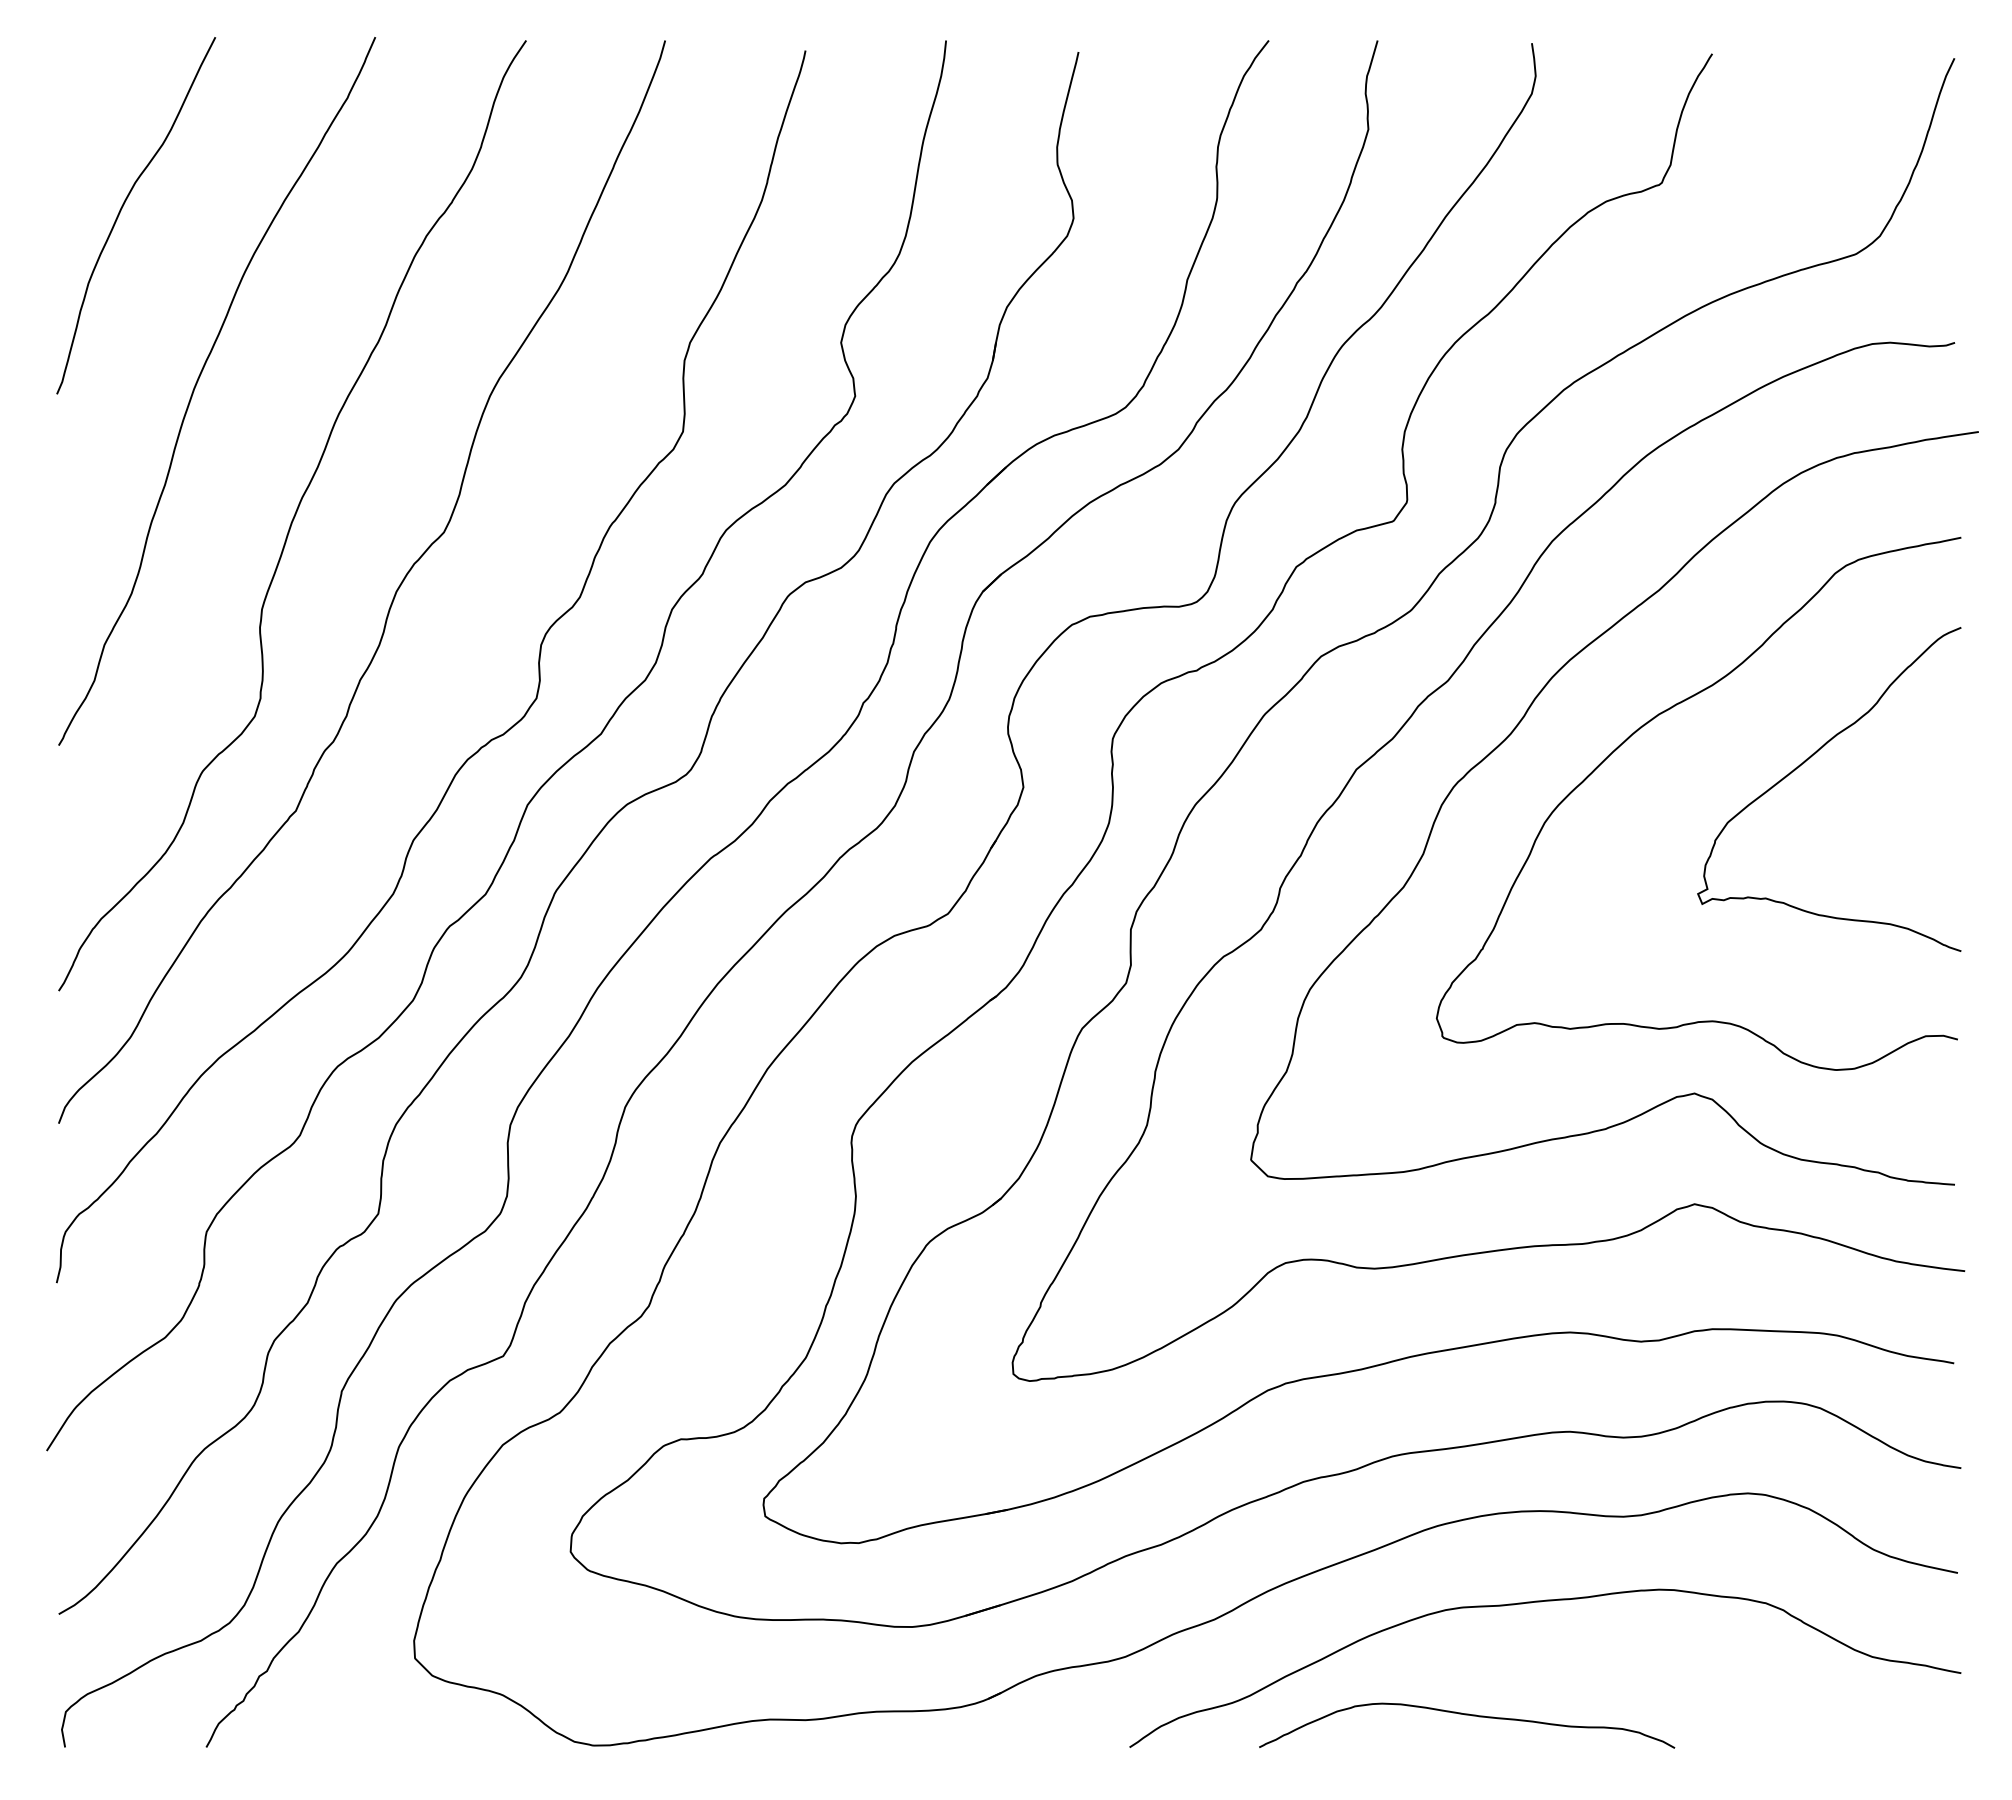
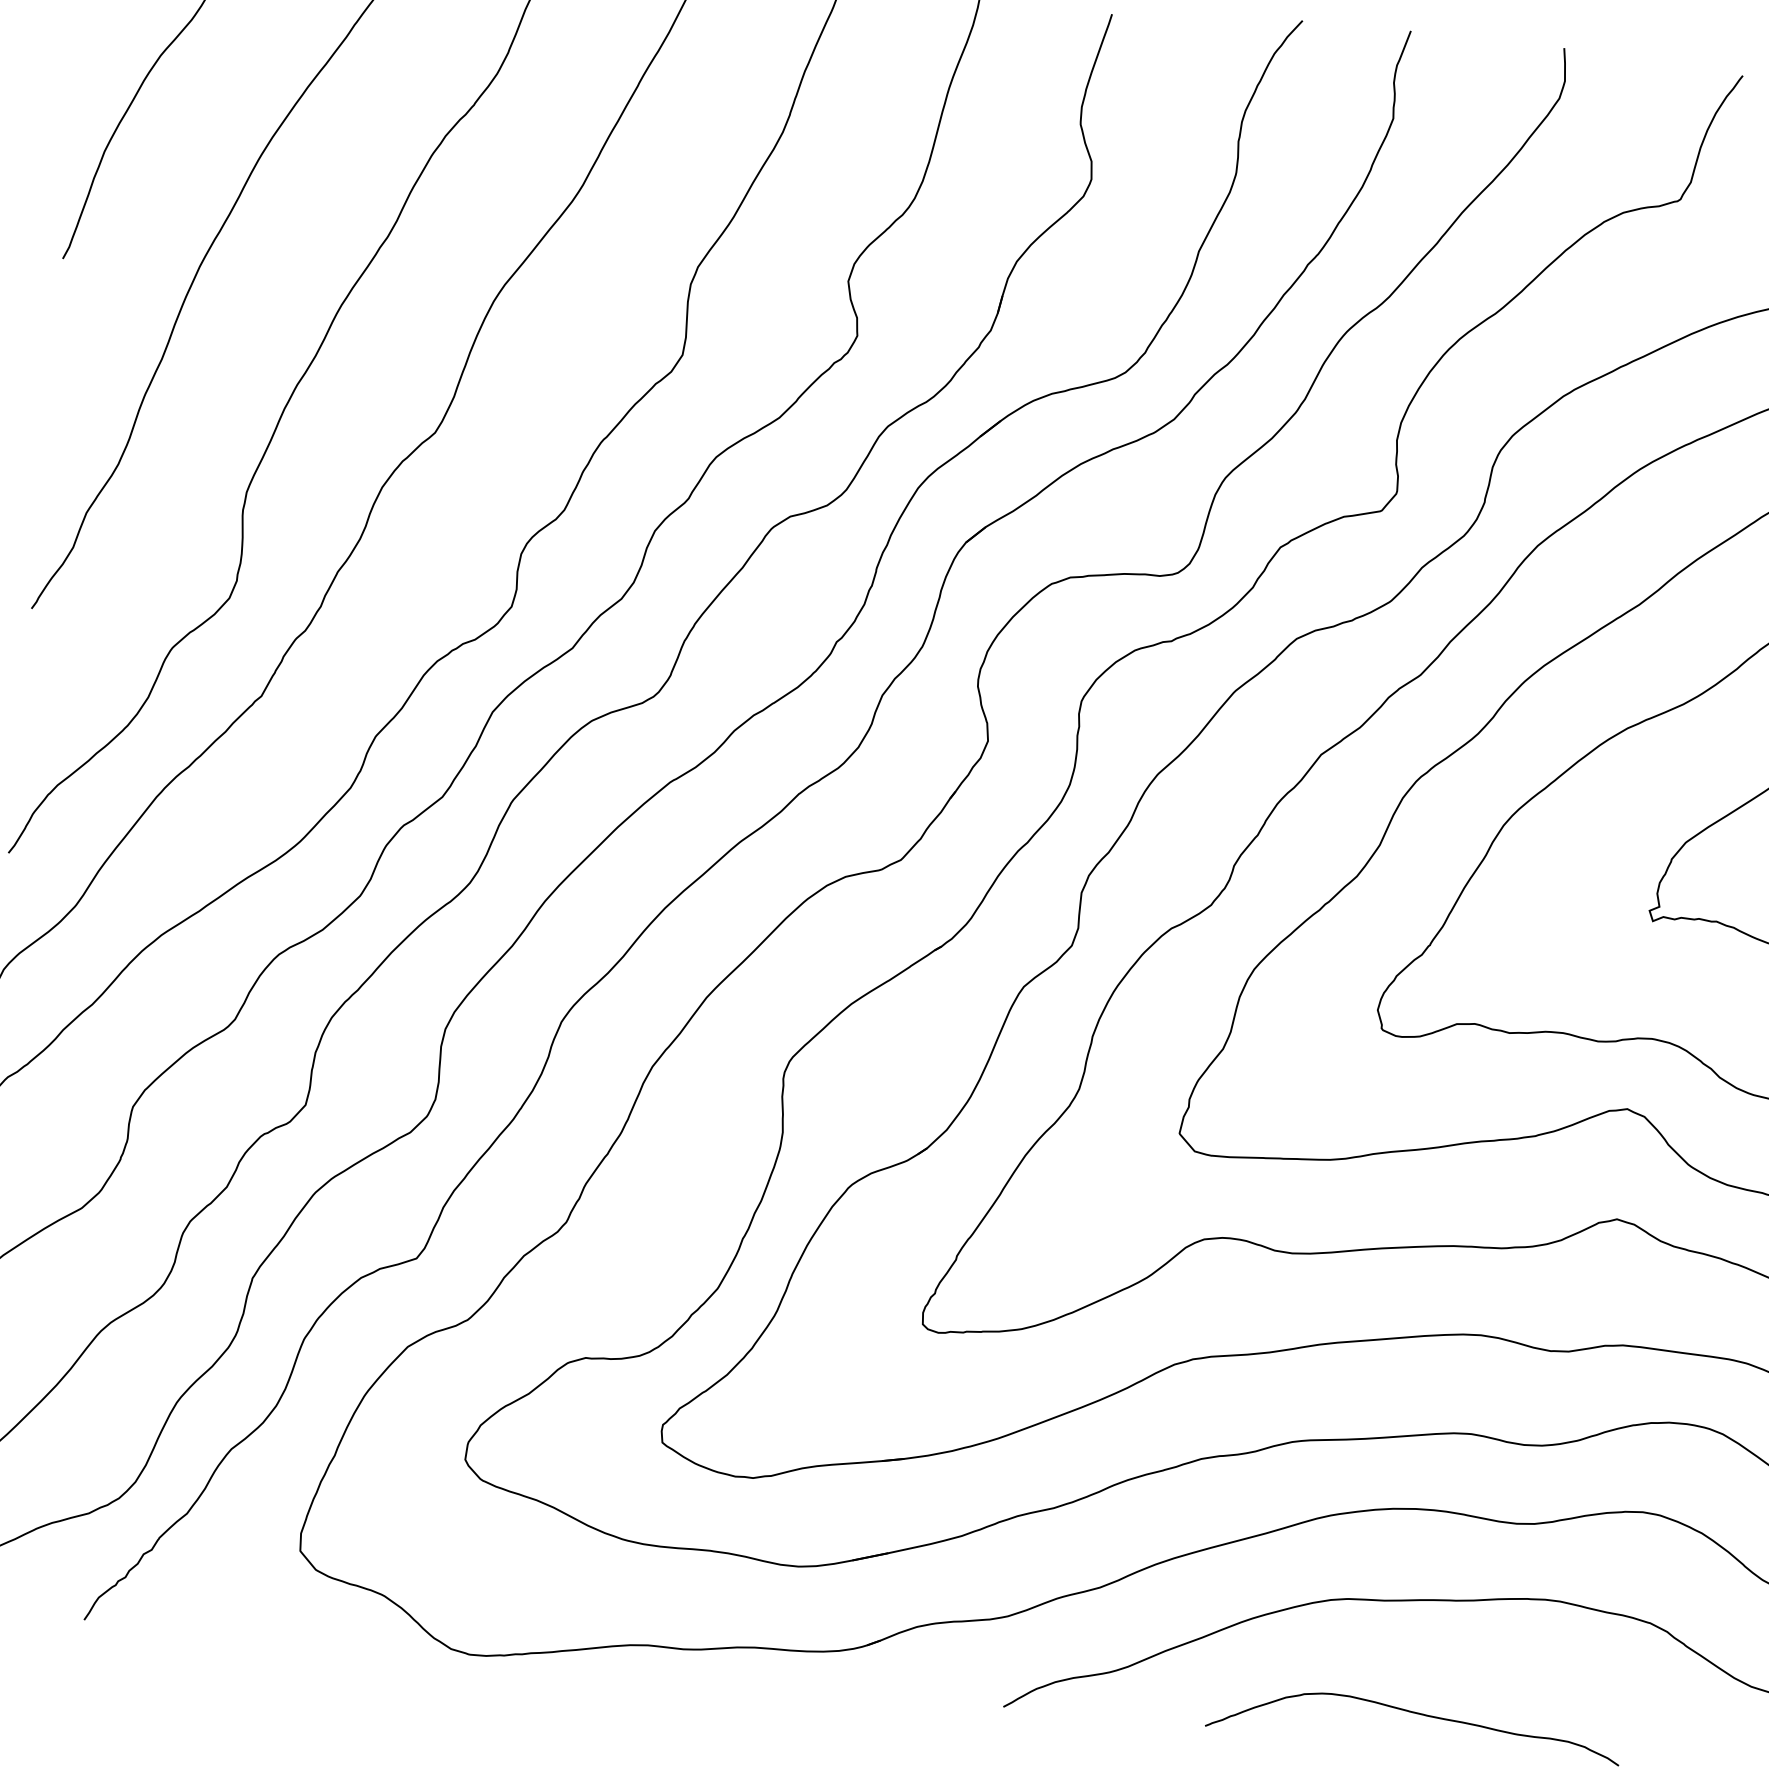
curve: (1467, 1715) -> (1415, 1713), moved

